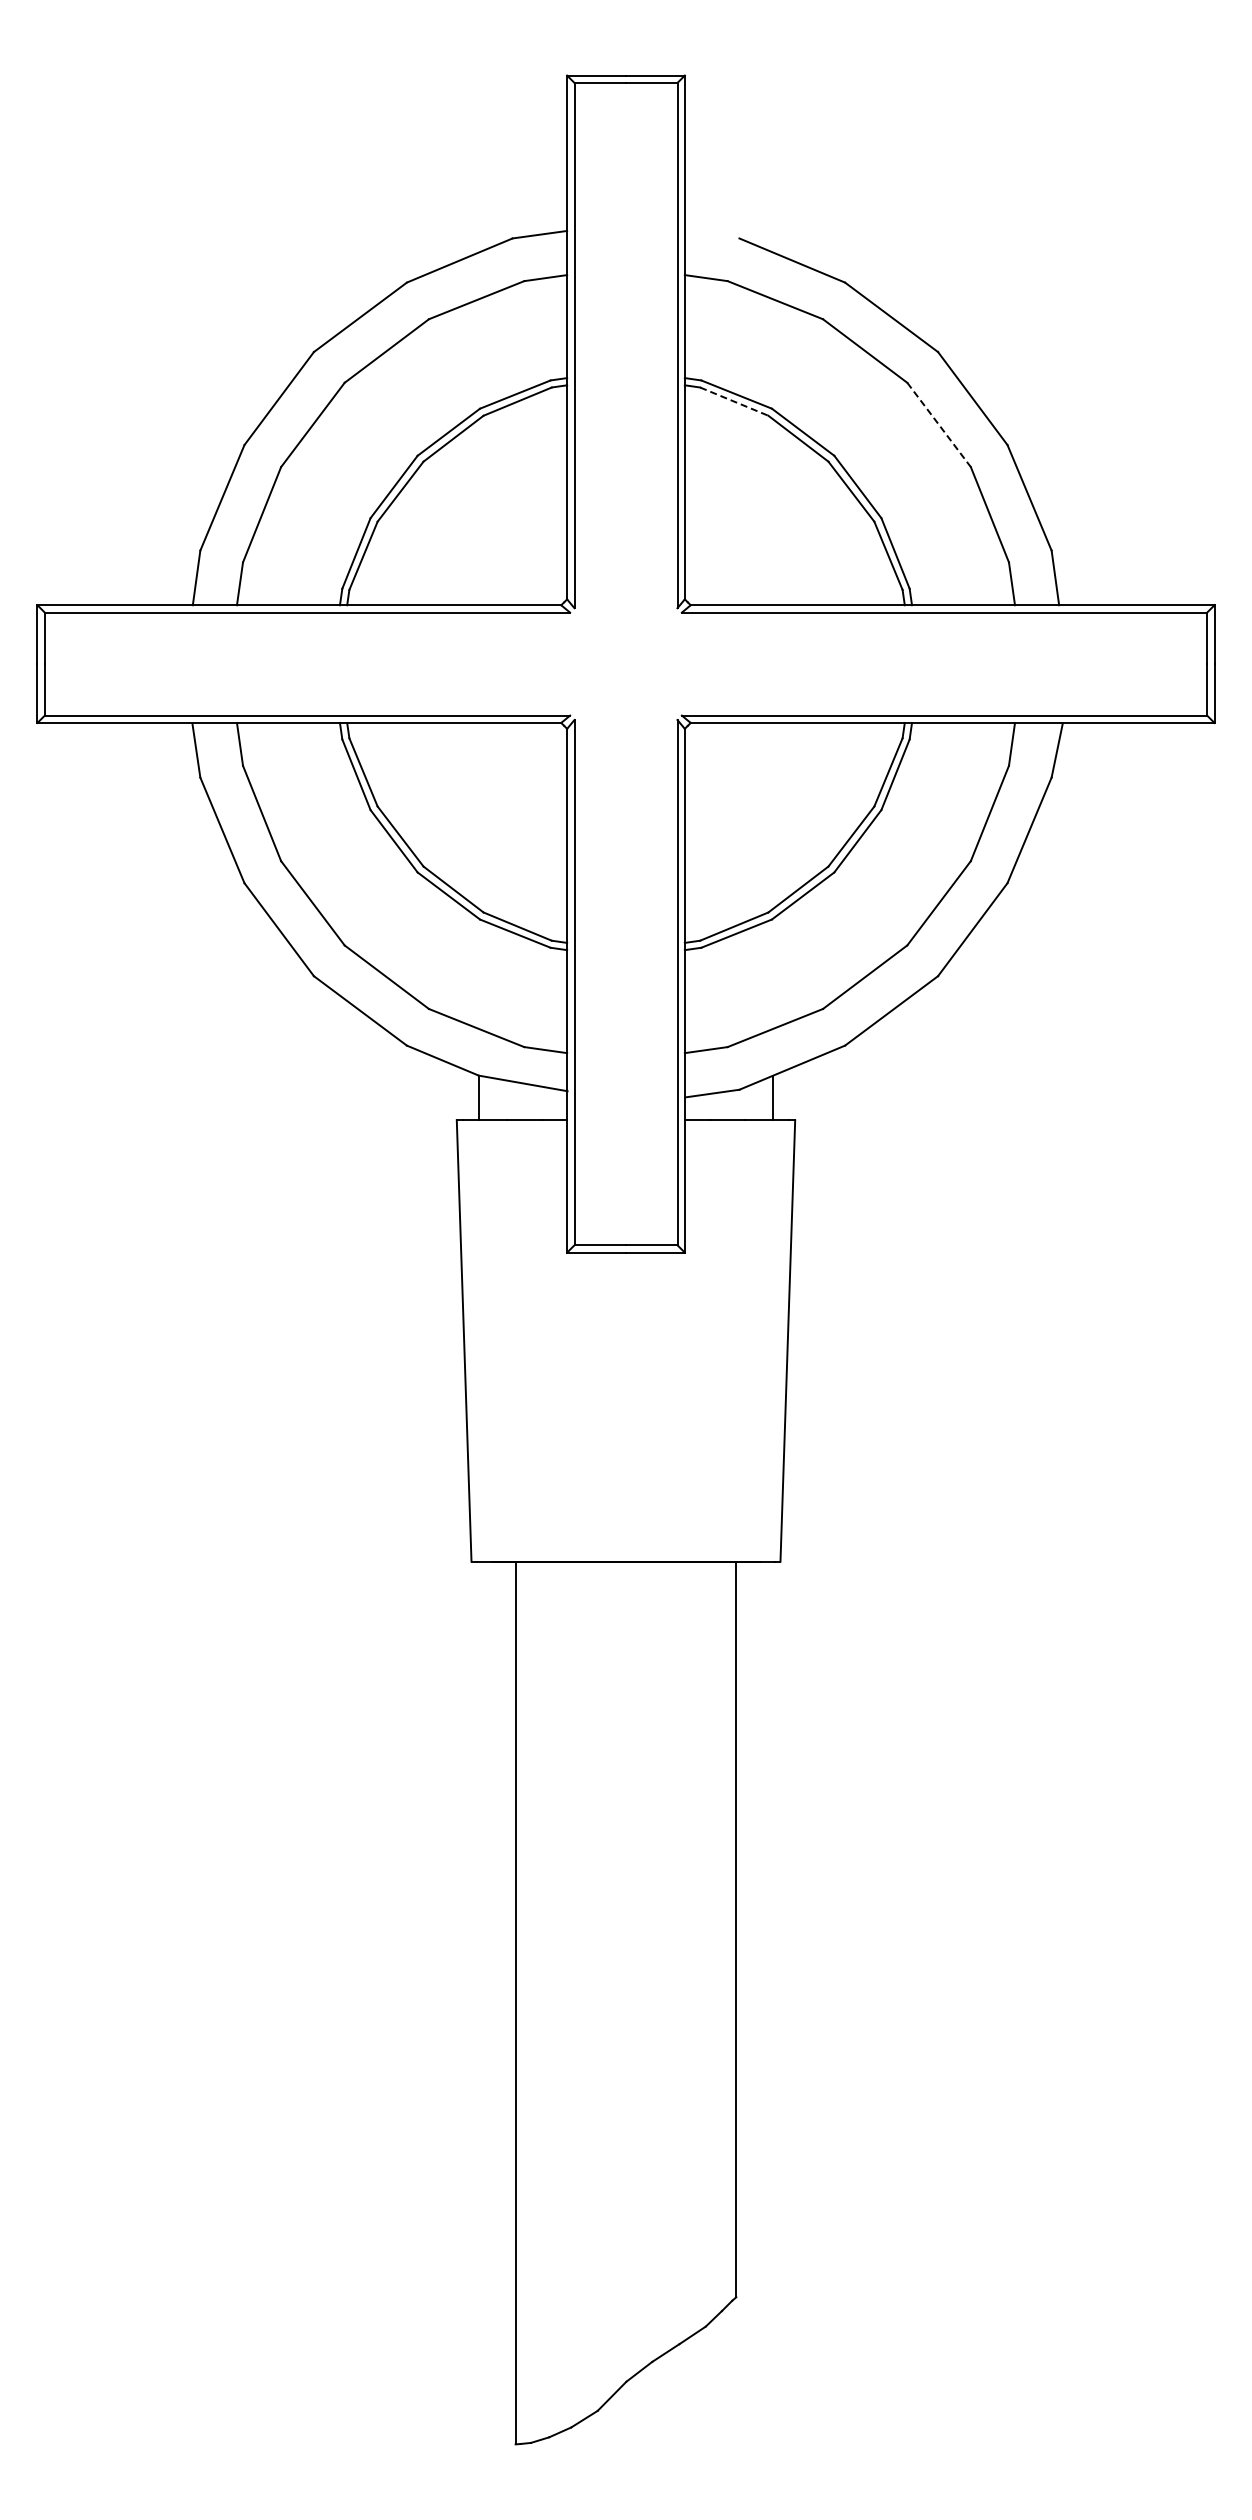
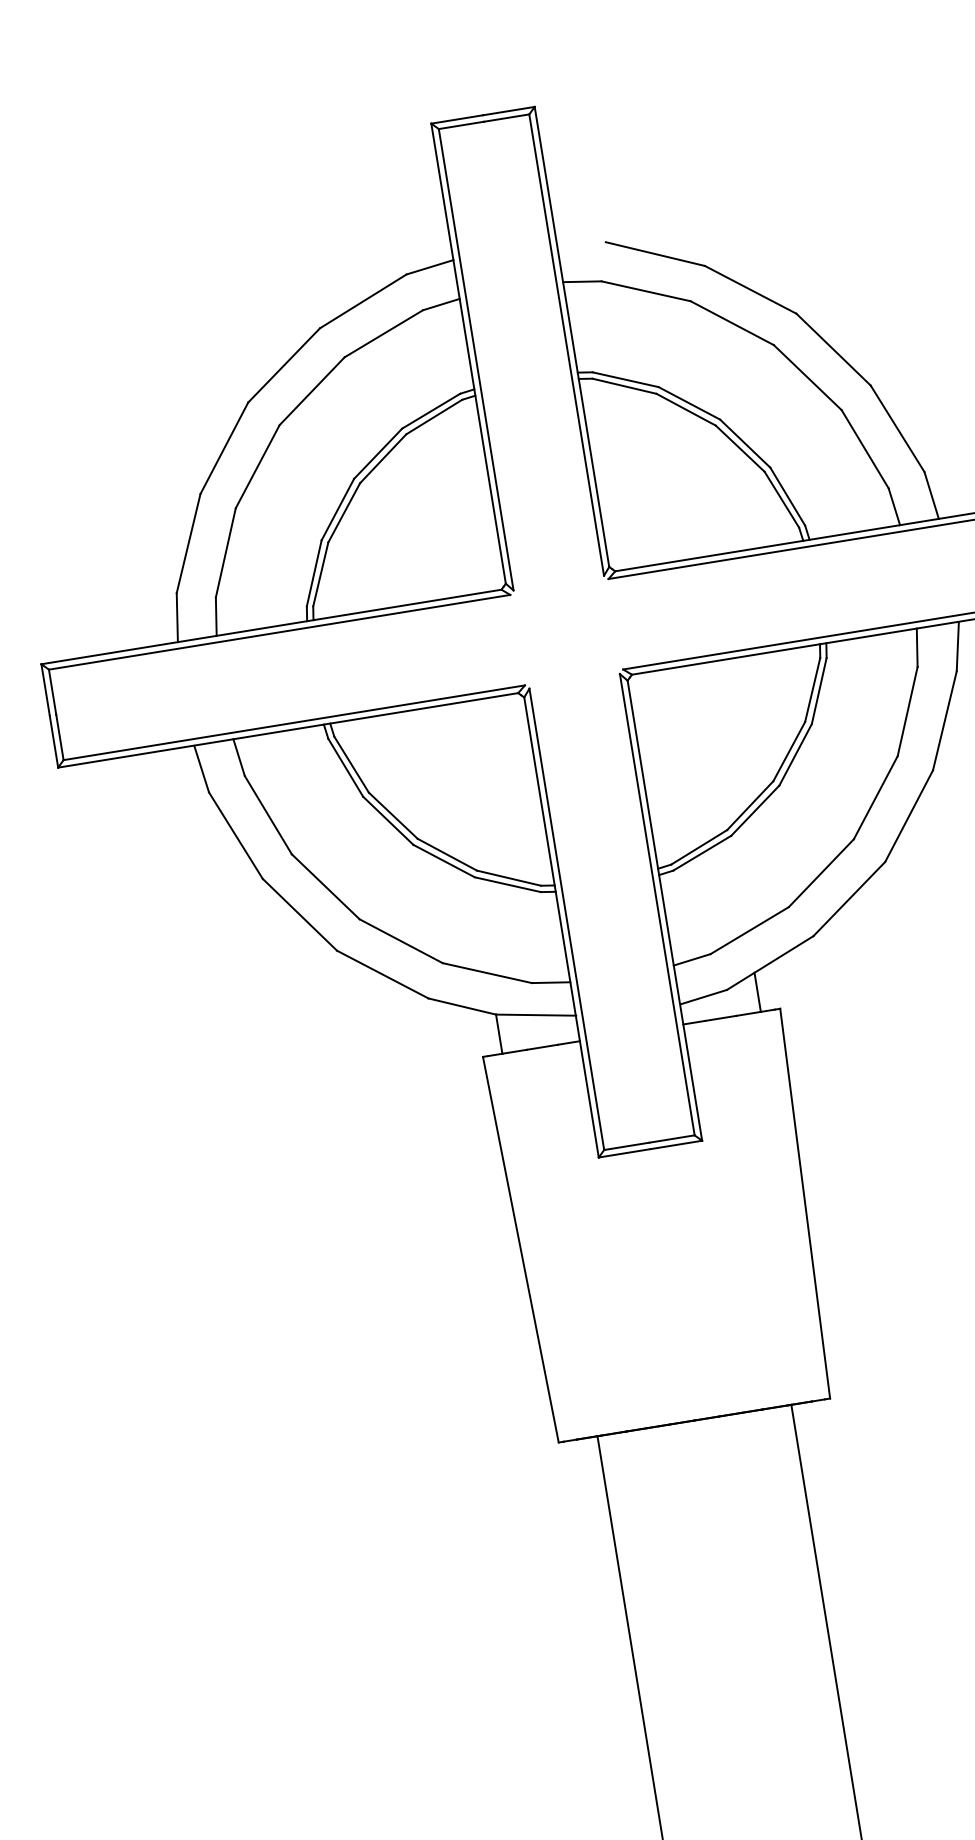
line: (734, 401) -> (624, 386), dashed -> solid
line: (939, 424) -> (808, 377), dashed -> solid

